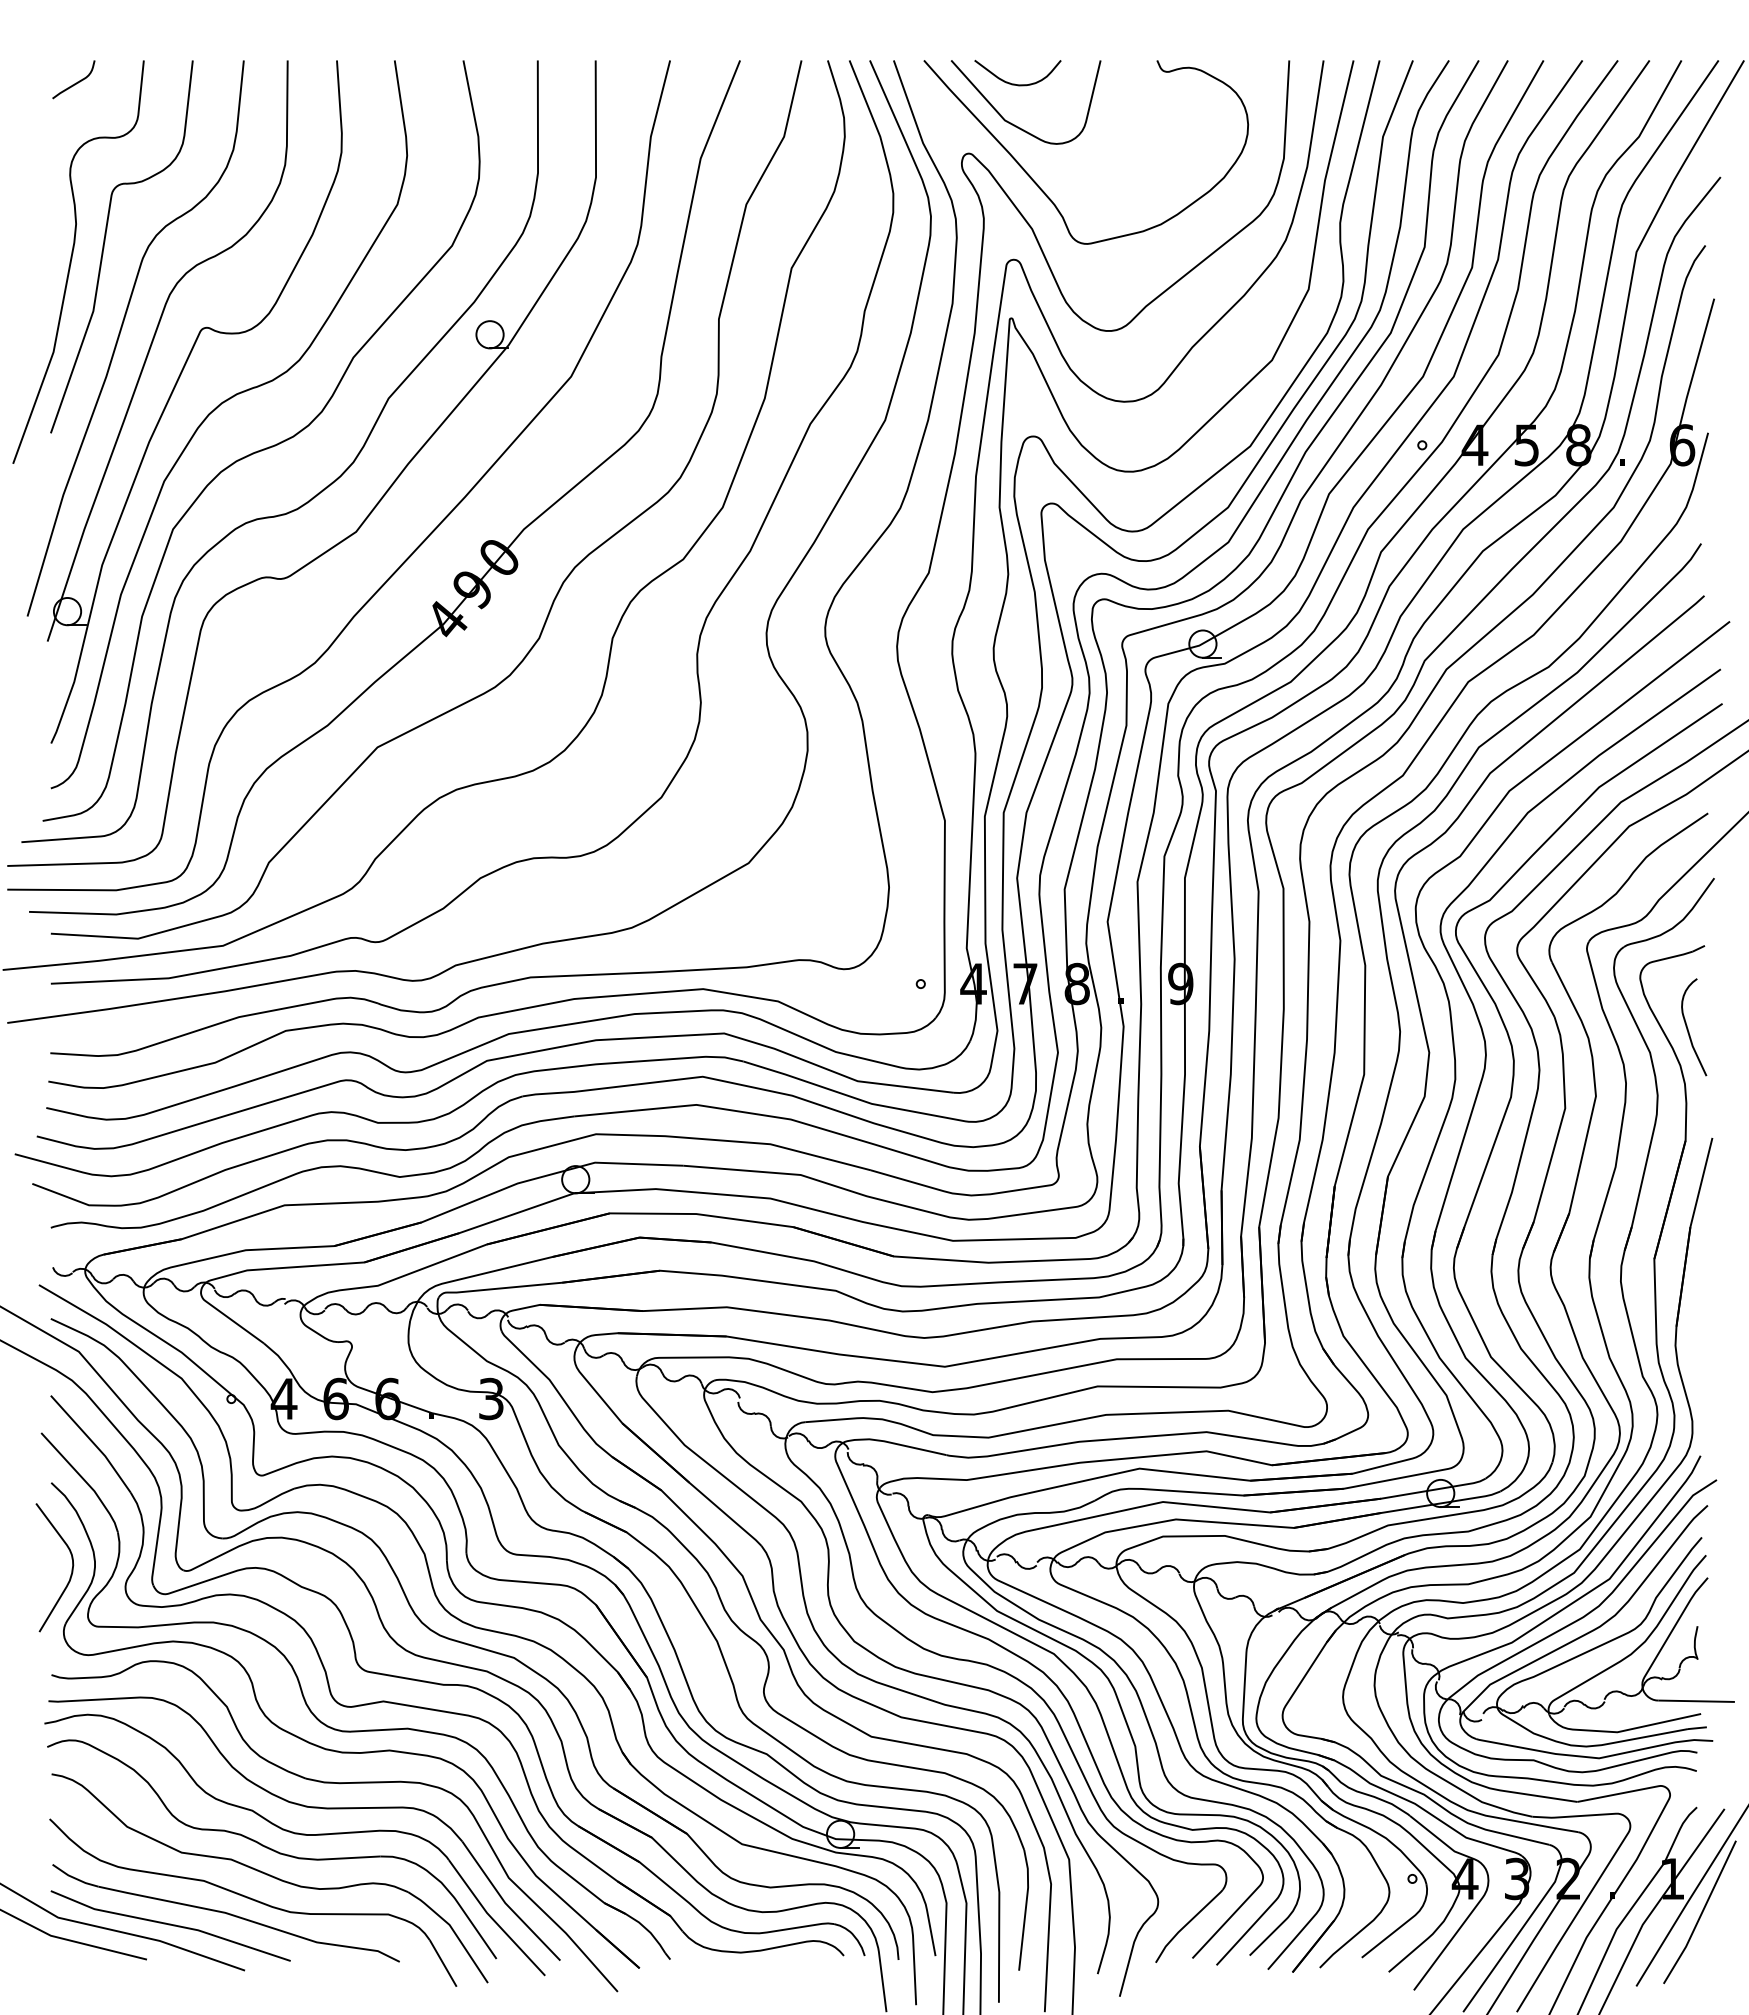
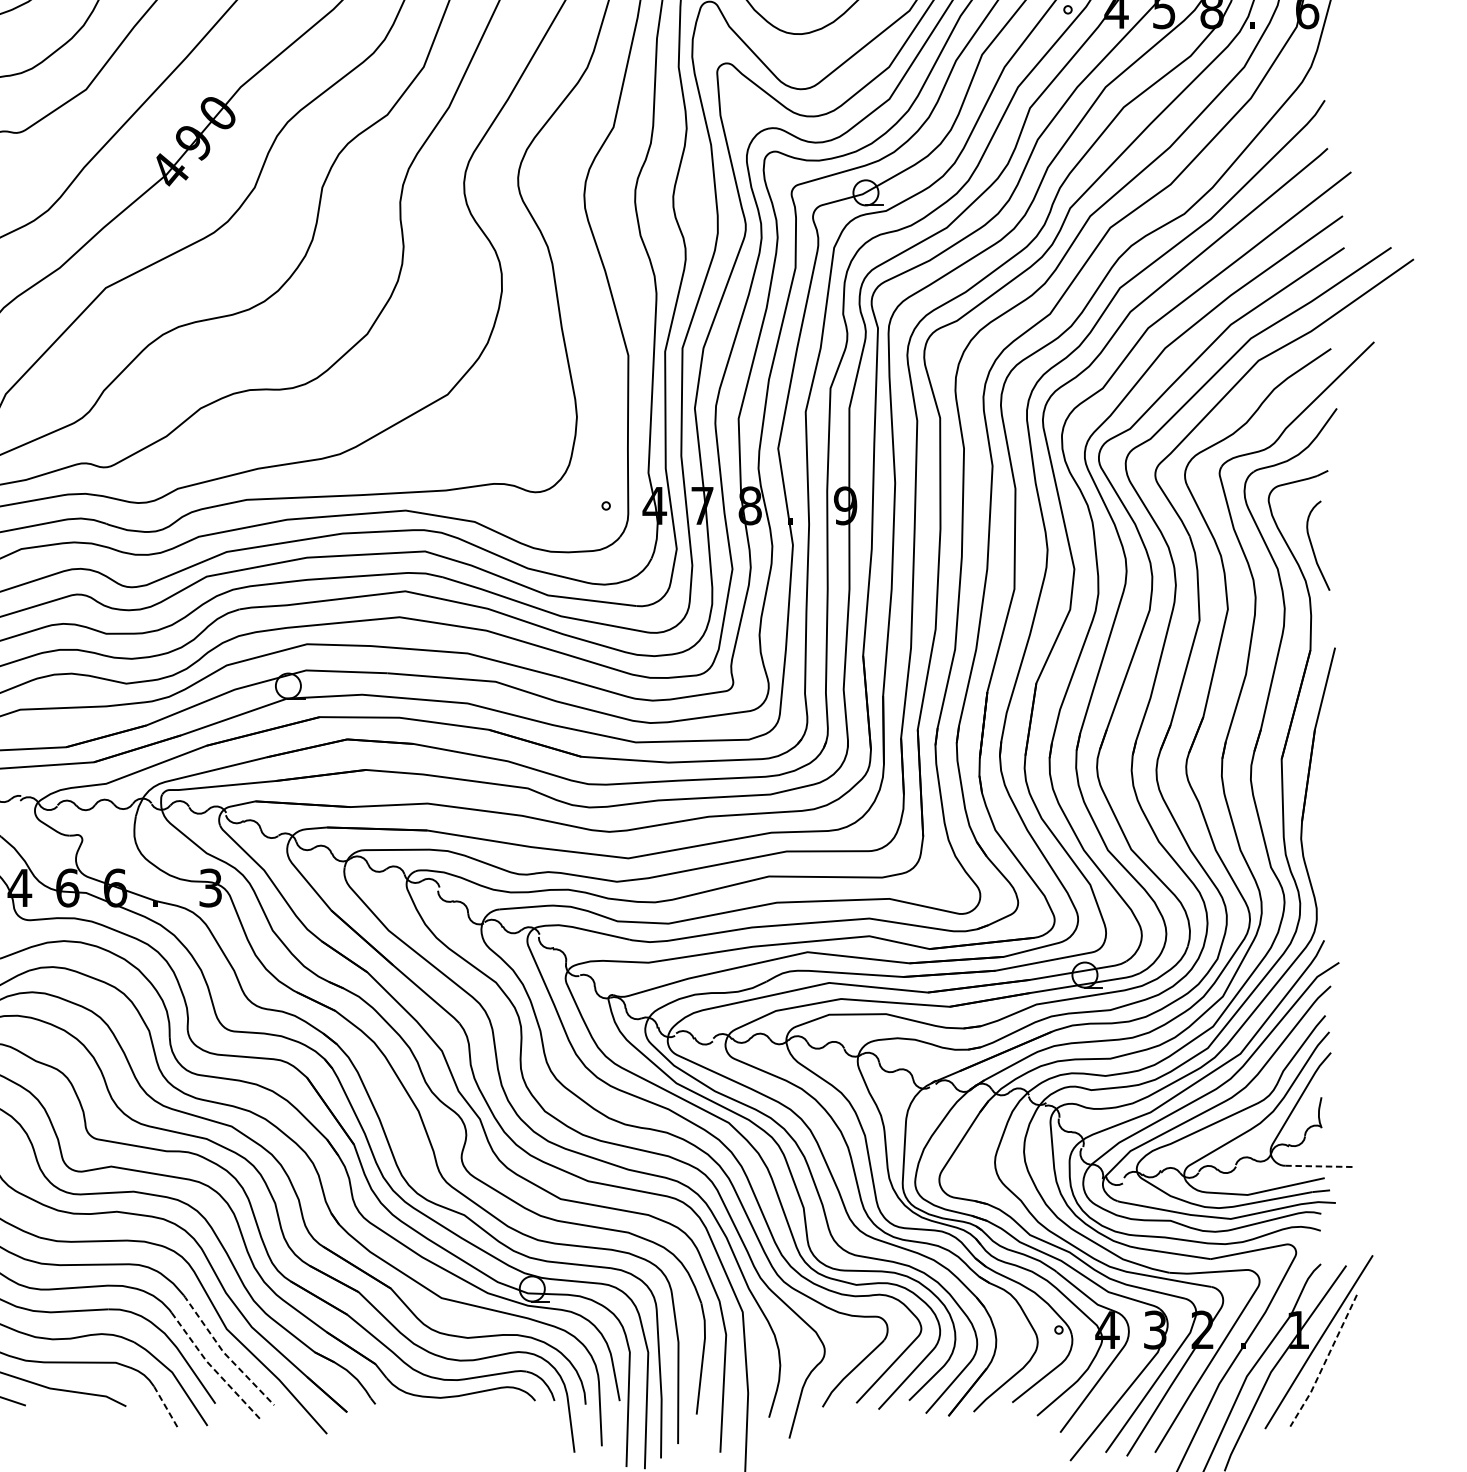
line: (1697, 1701) -> (1321, 1166), solid -> dashed
line: (506, 1903) -> (224, 1352), solid -> dashed
line: (1701, 1914) -> (1325, 1362), solid -> dashed
line: (493, 1920) -> (212, 1368), solid -> dashed
line: (442, 1962) -> (165, 1406), solid -> dashed

